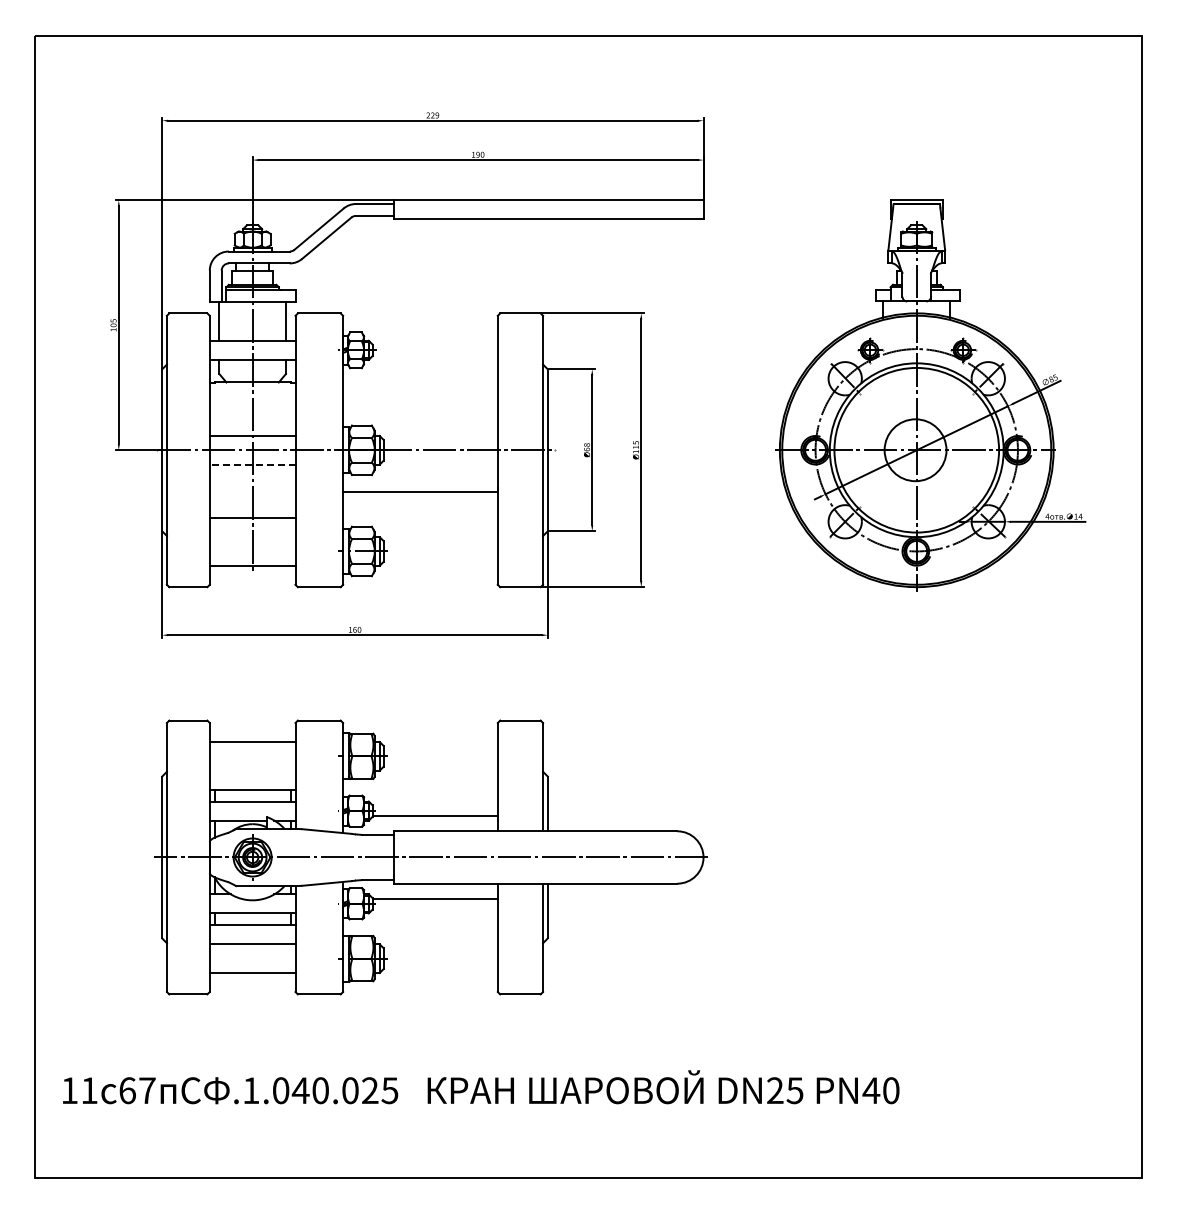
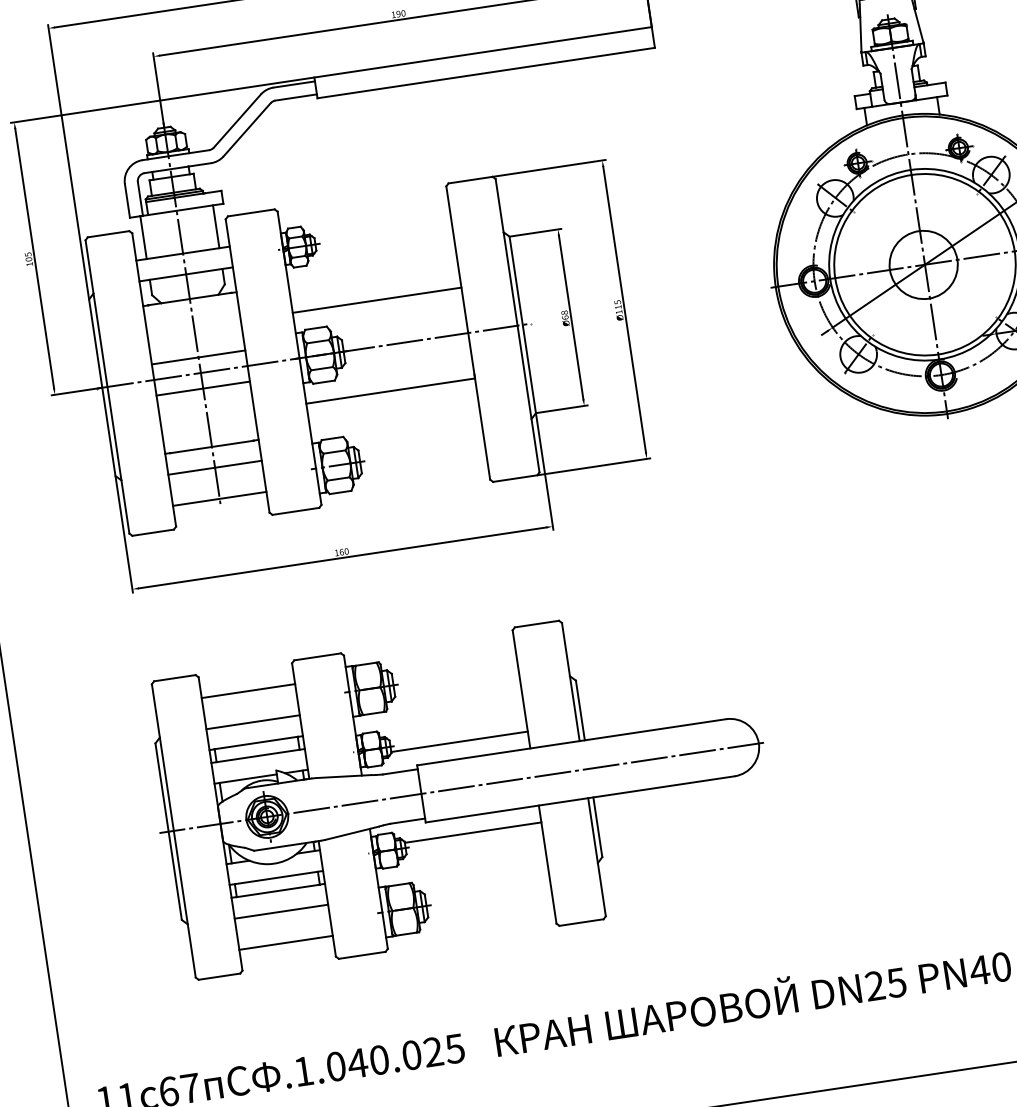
line: (420, 408) -> (377, 300), added
line: (252, 464) -> (203, 388), dashed -> solid
line: (252, 537) -> (214, 468), added
line: (252, 770) -> (252, 722), added

